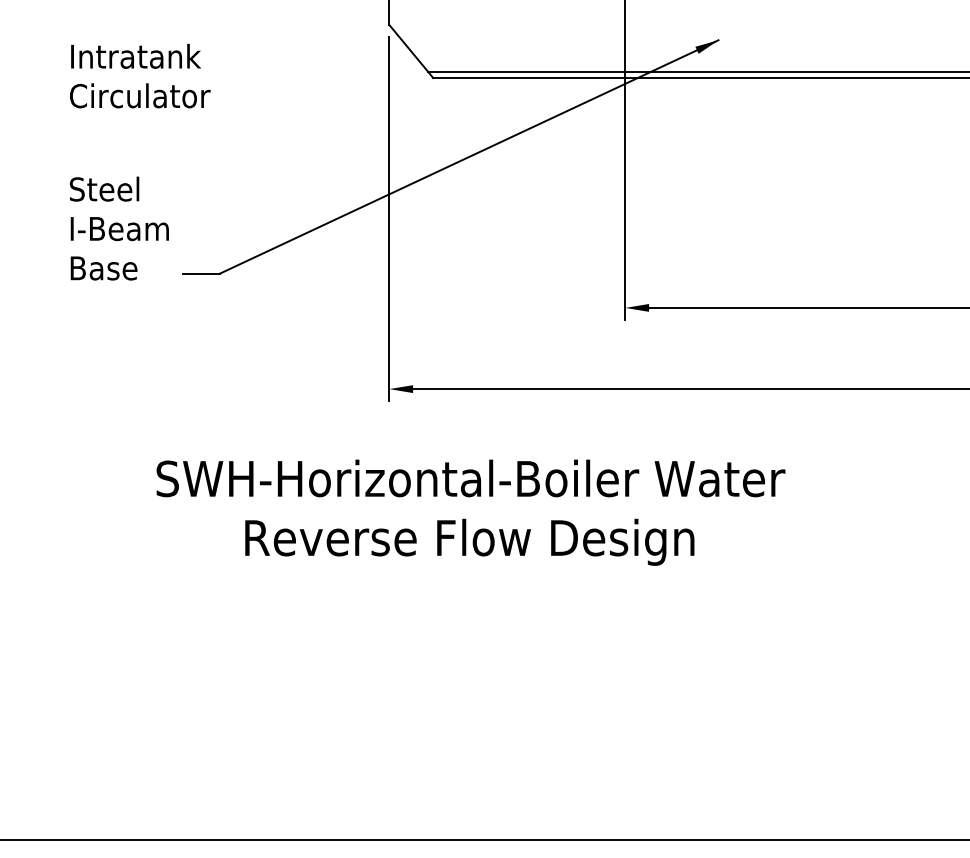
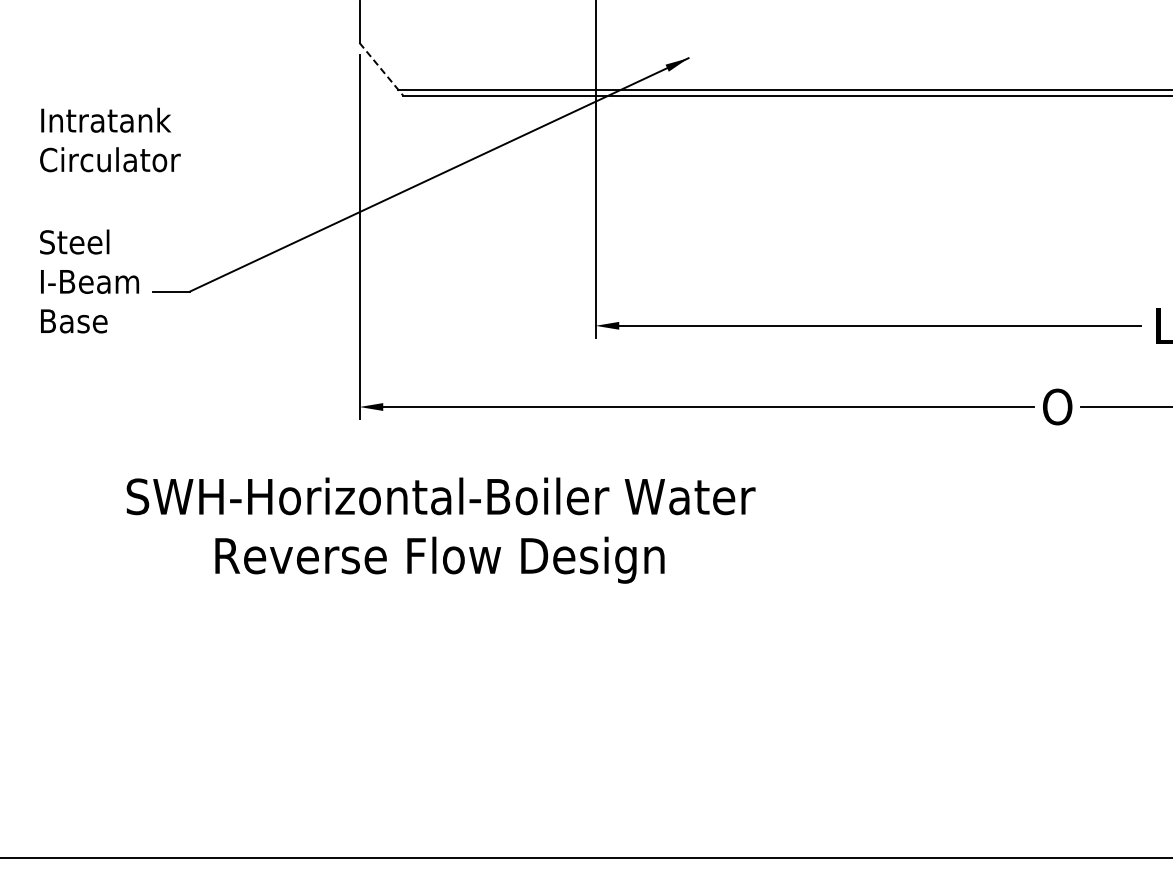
line: (411, 51) -> (381, 69), solid -> dashed
text: (140, 75) -> (110, 139), moved
text: (119, 228) -> (89, 281), moved

